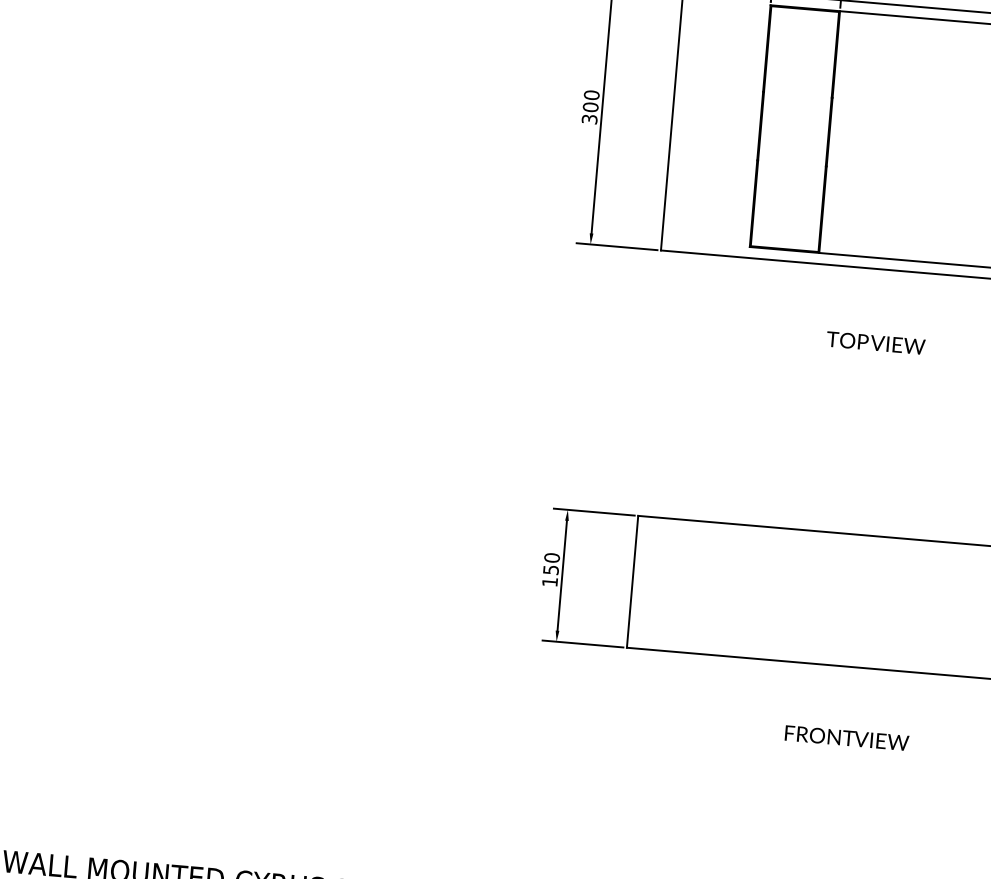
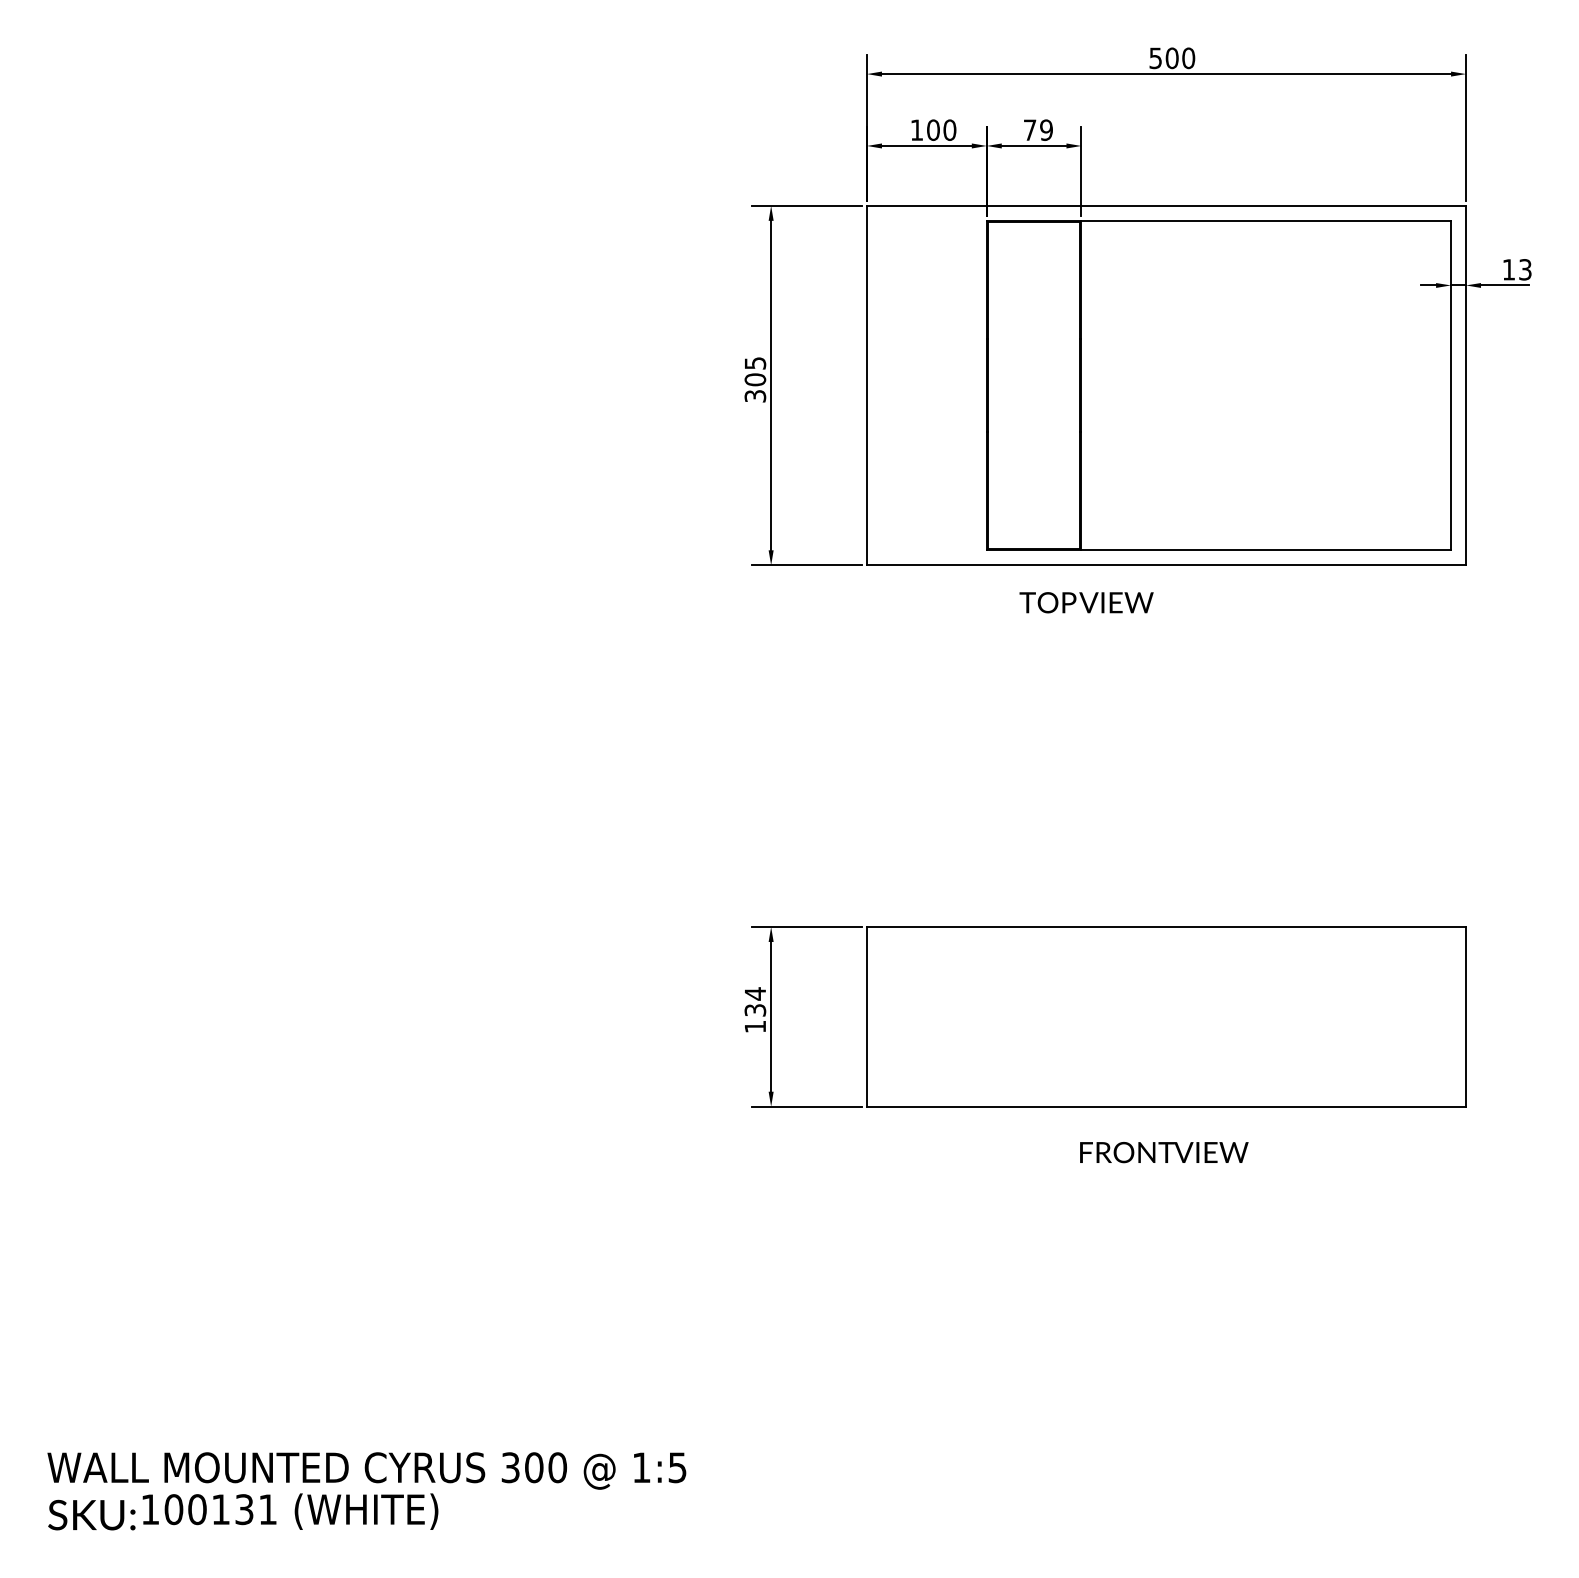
text: (591, 94) -> (755, 362), 300 -> 305
text: (875, 342) -> (1086, 602), moved
text: (551, 563) -> (755, 1001), 150 -> 134
text: (847, 738) -> (1164, 1152), moved

